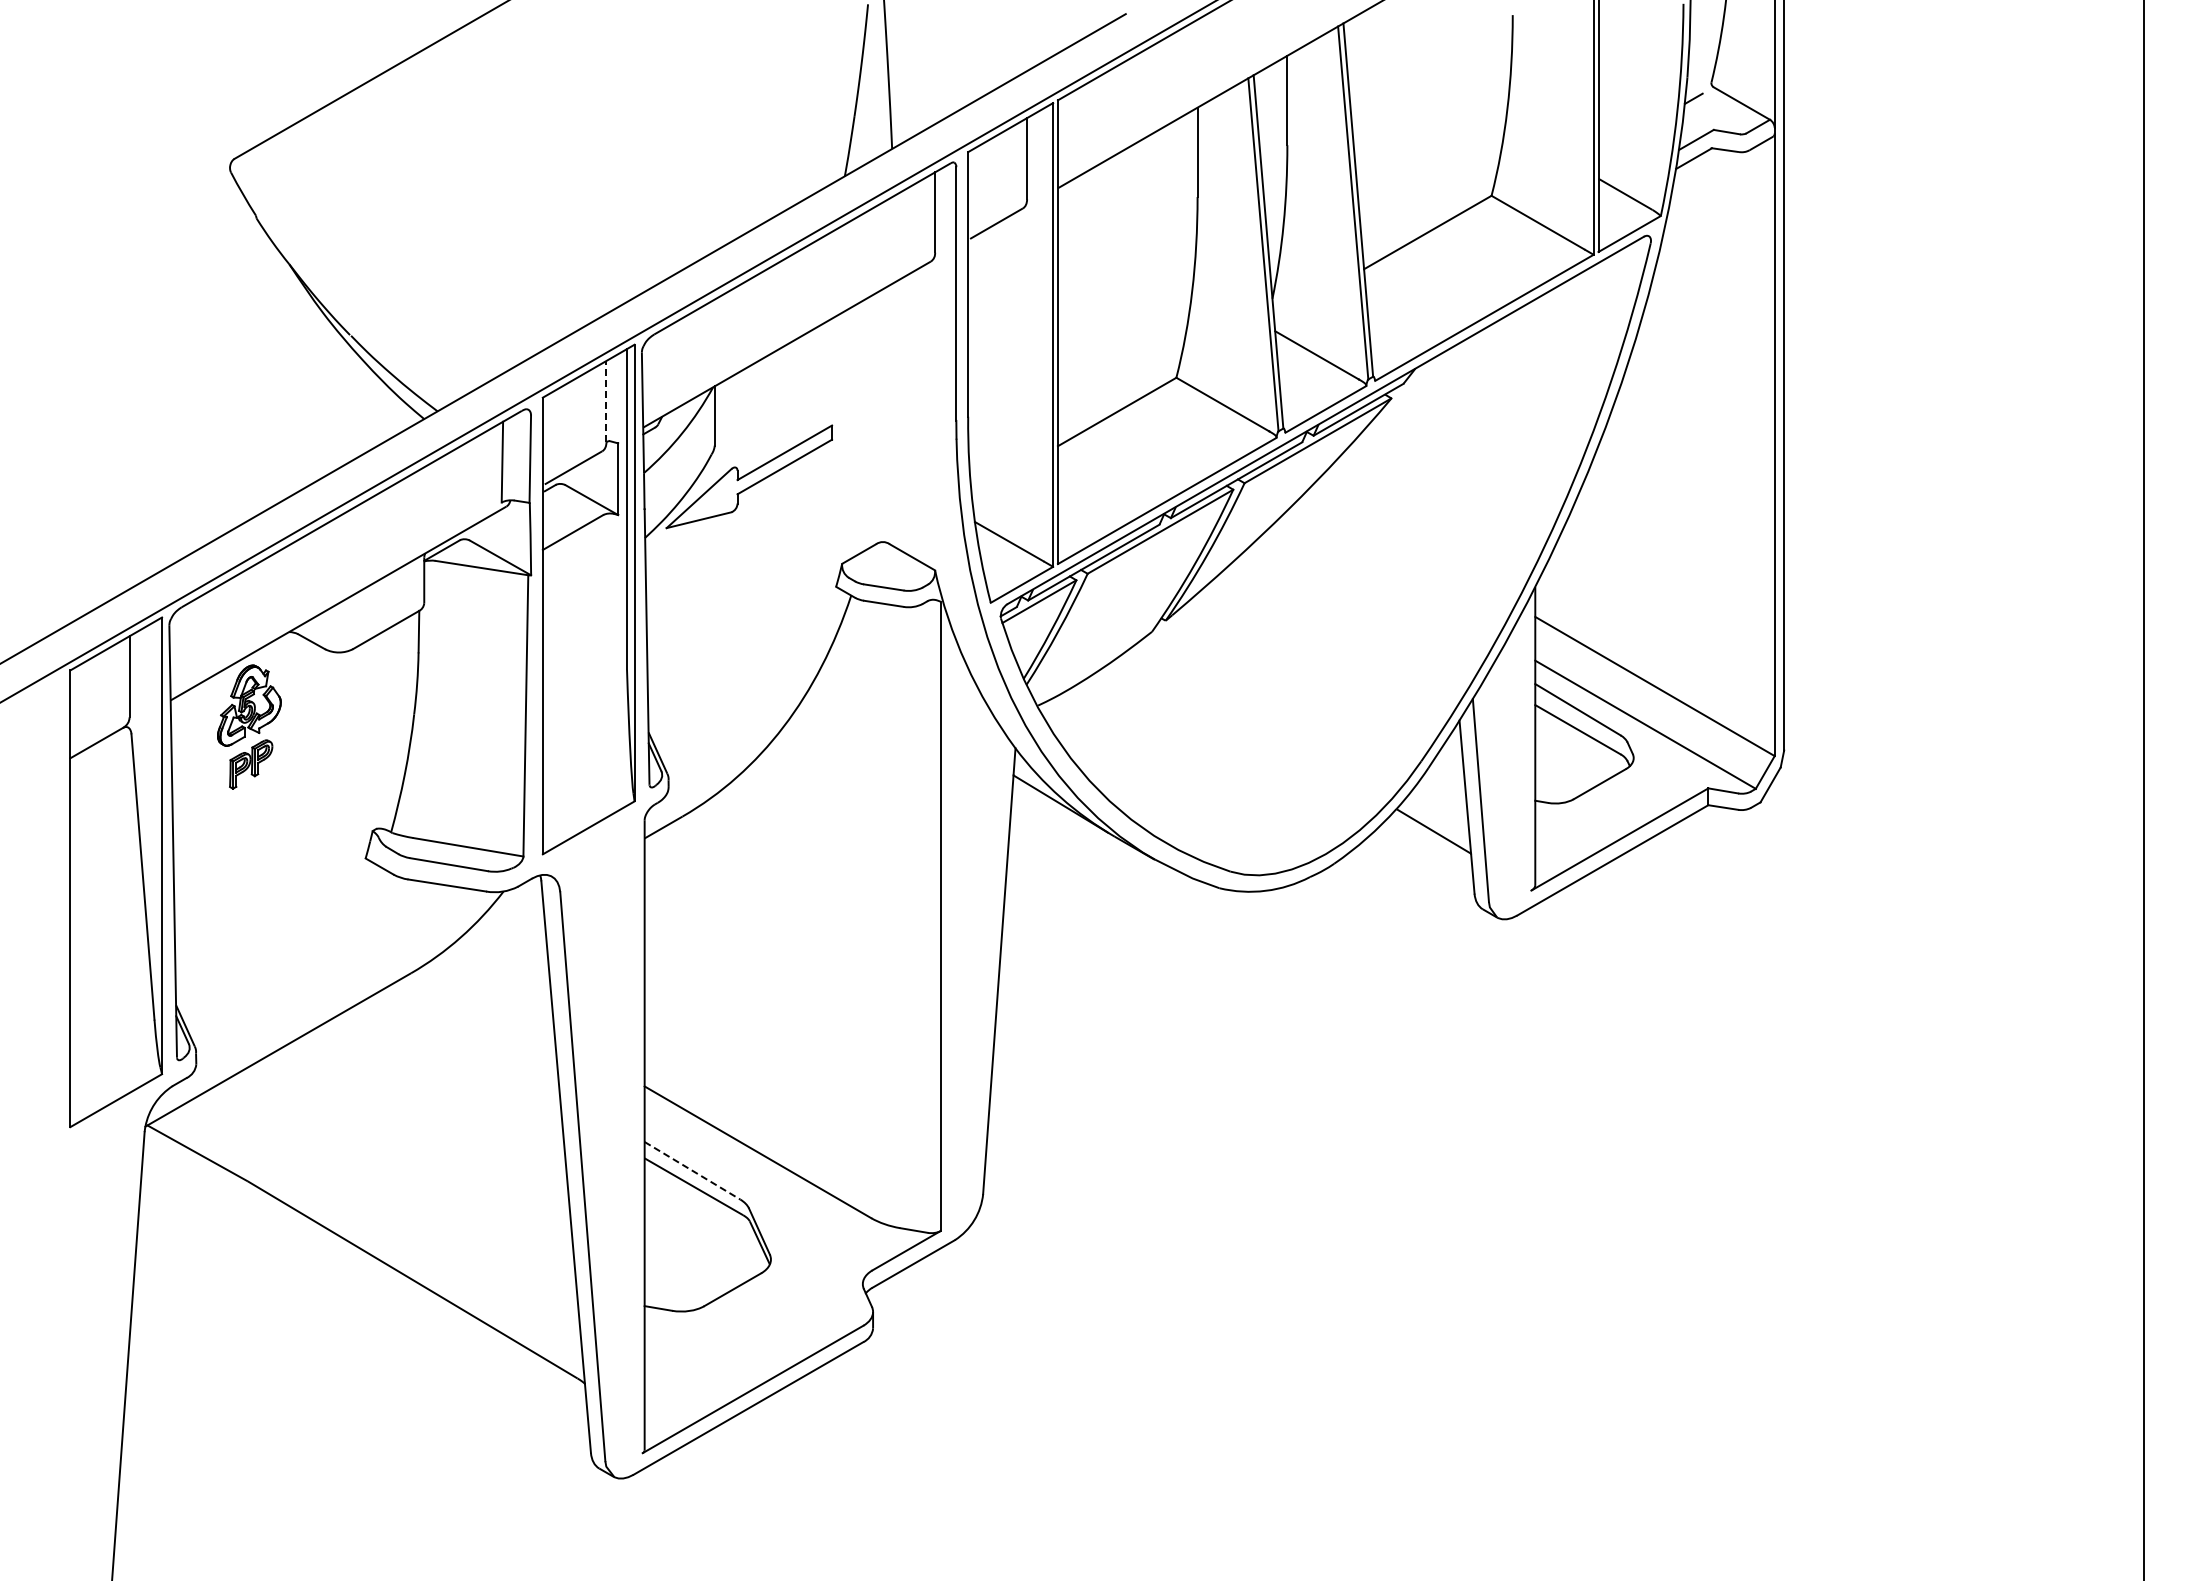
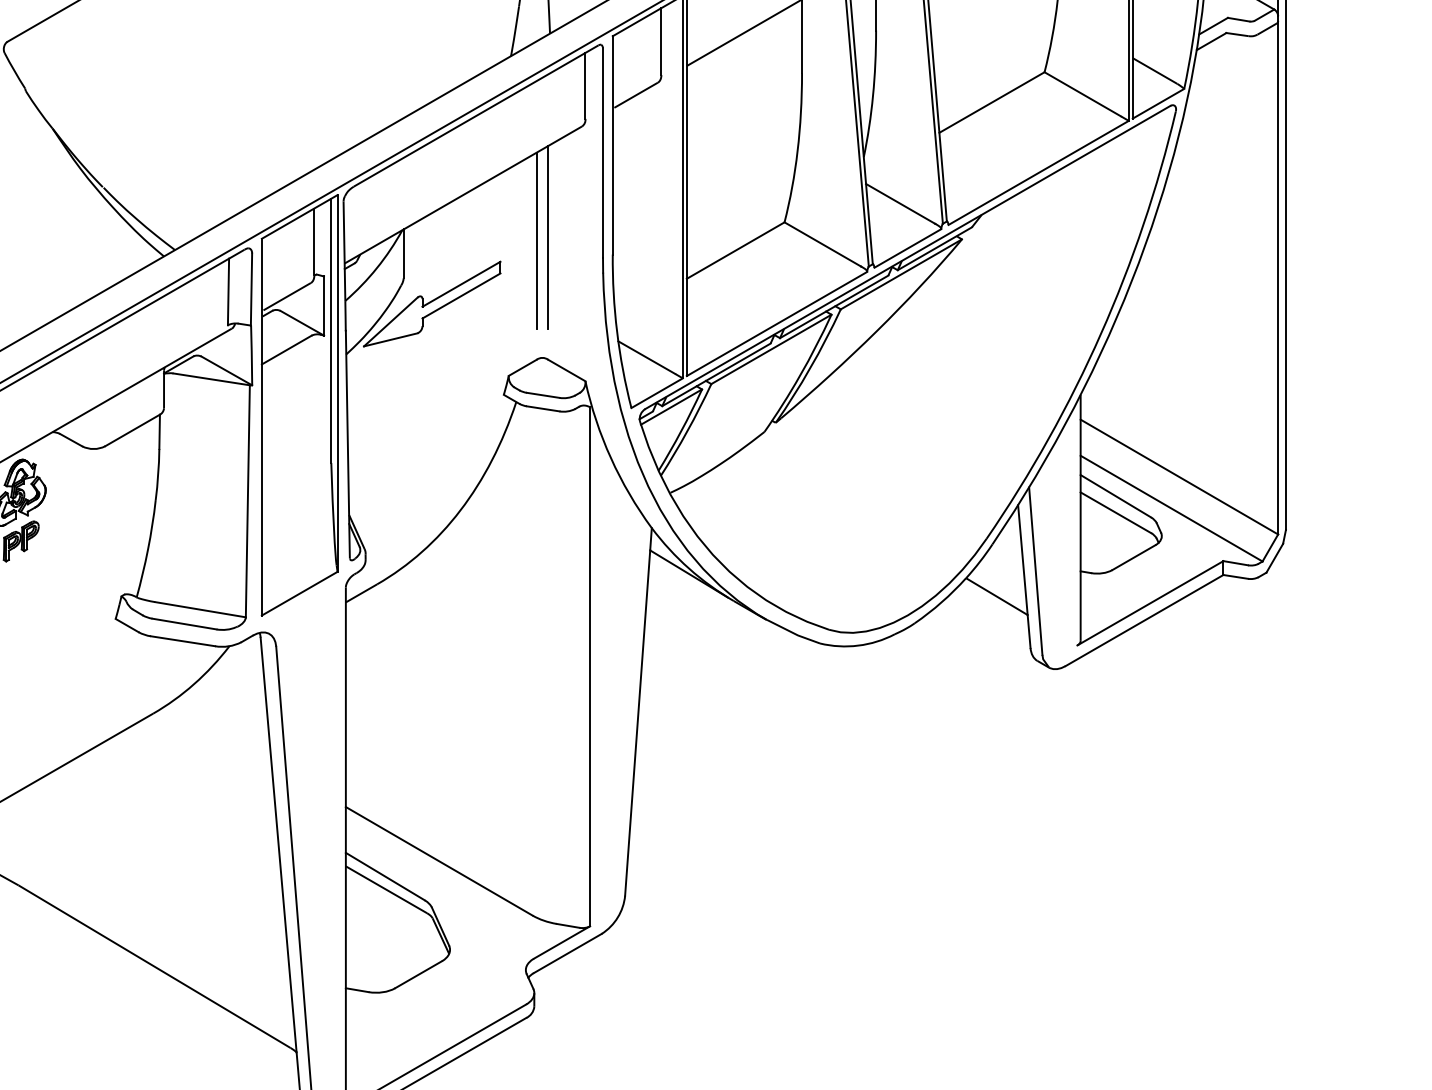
line: (890, 396) -> (548, 237), added
line: (876, 400) -> (537, 241), added
line: (606, 401) -> (314, 241), dashed -> solid
line: (692, 1170) -> (385, 876), dashed -> solid

